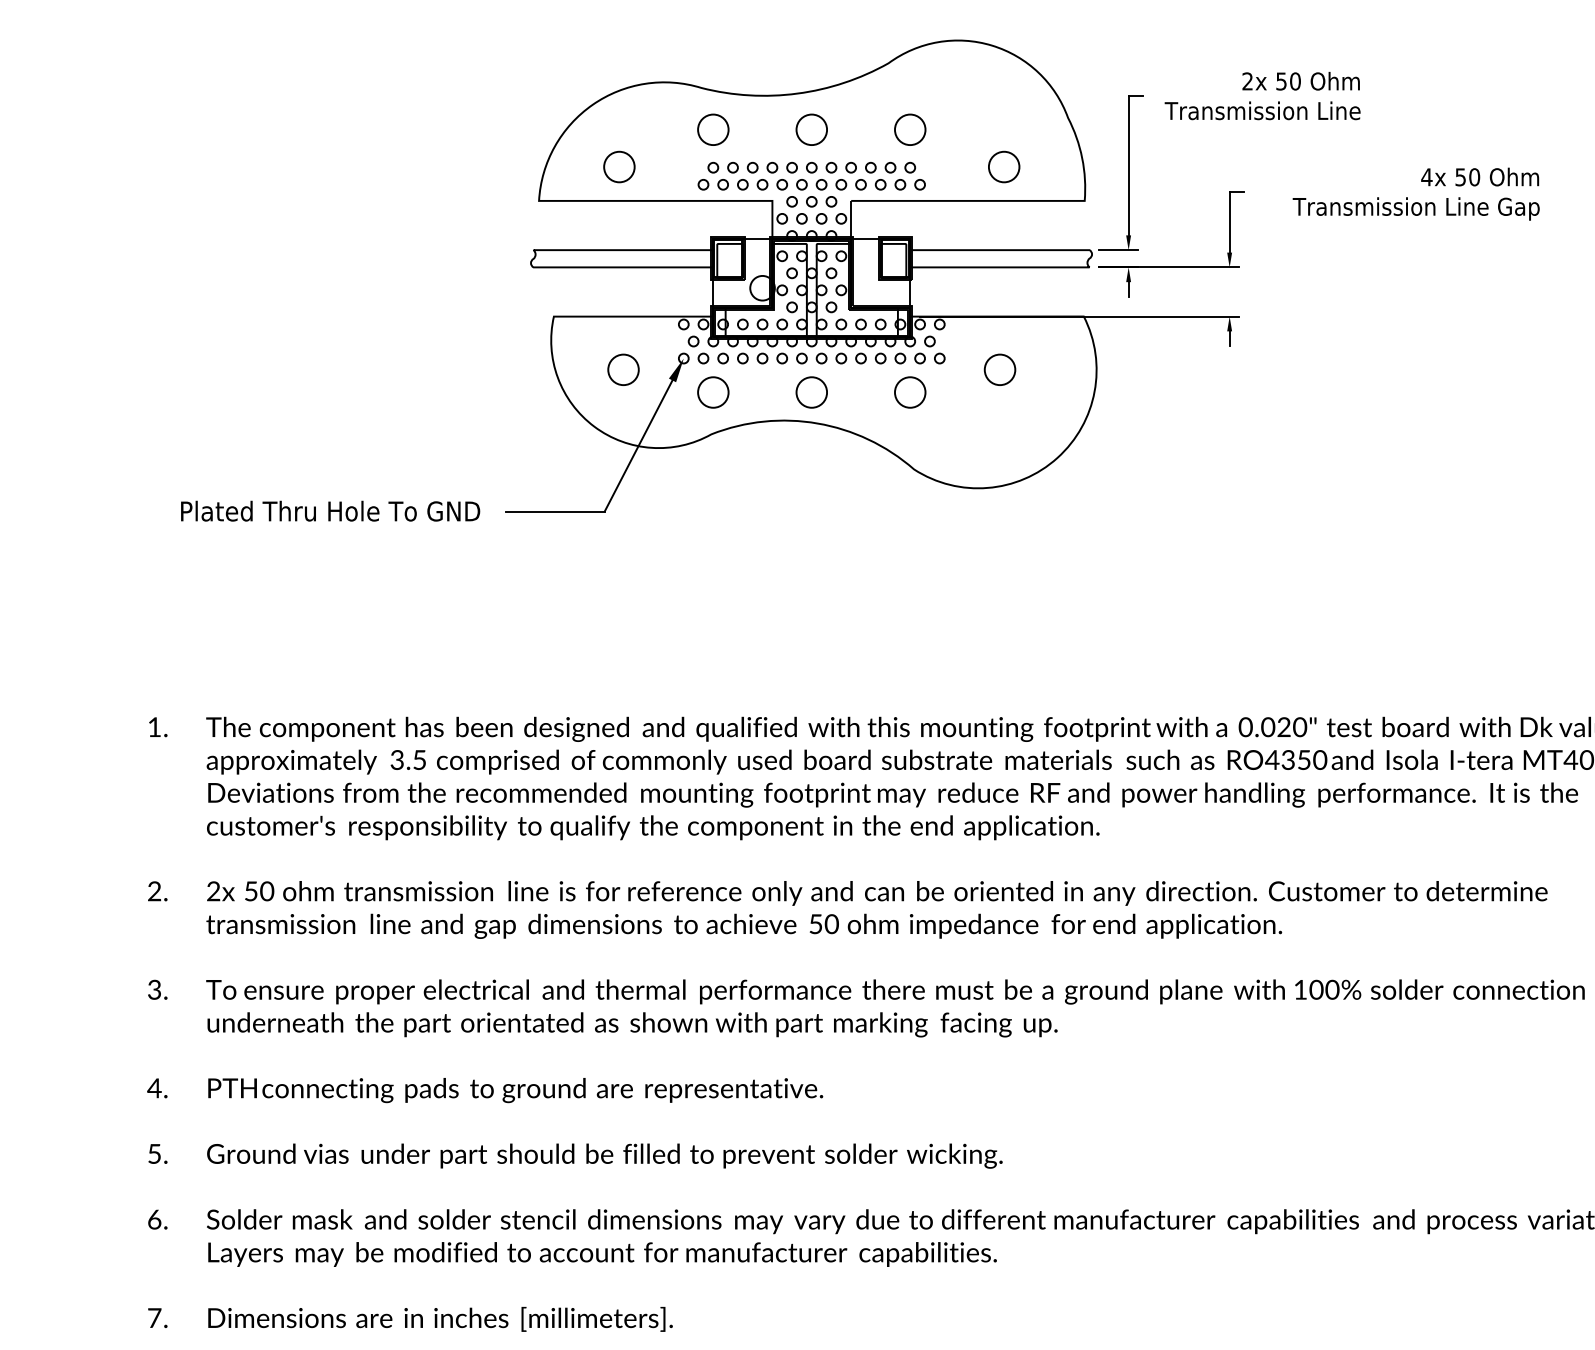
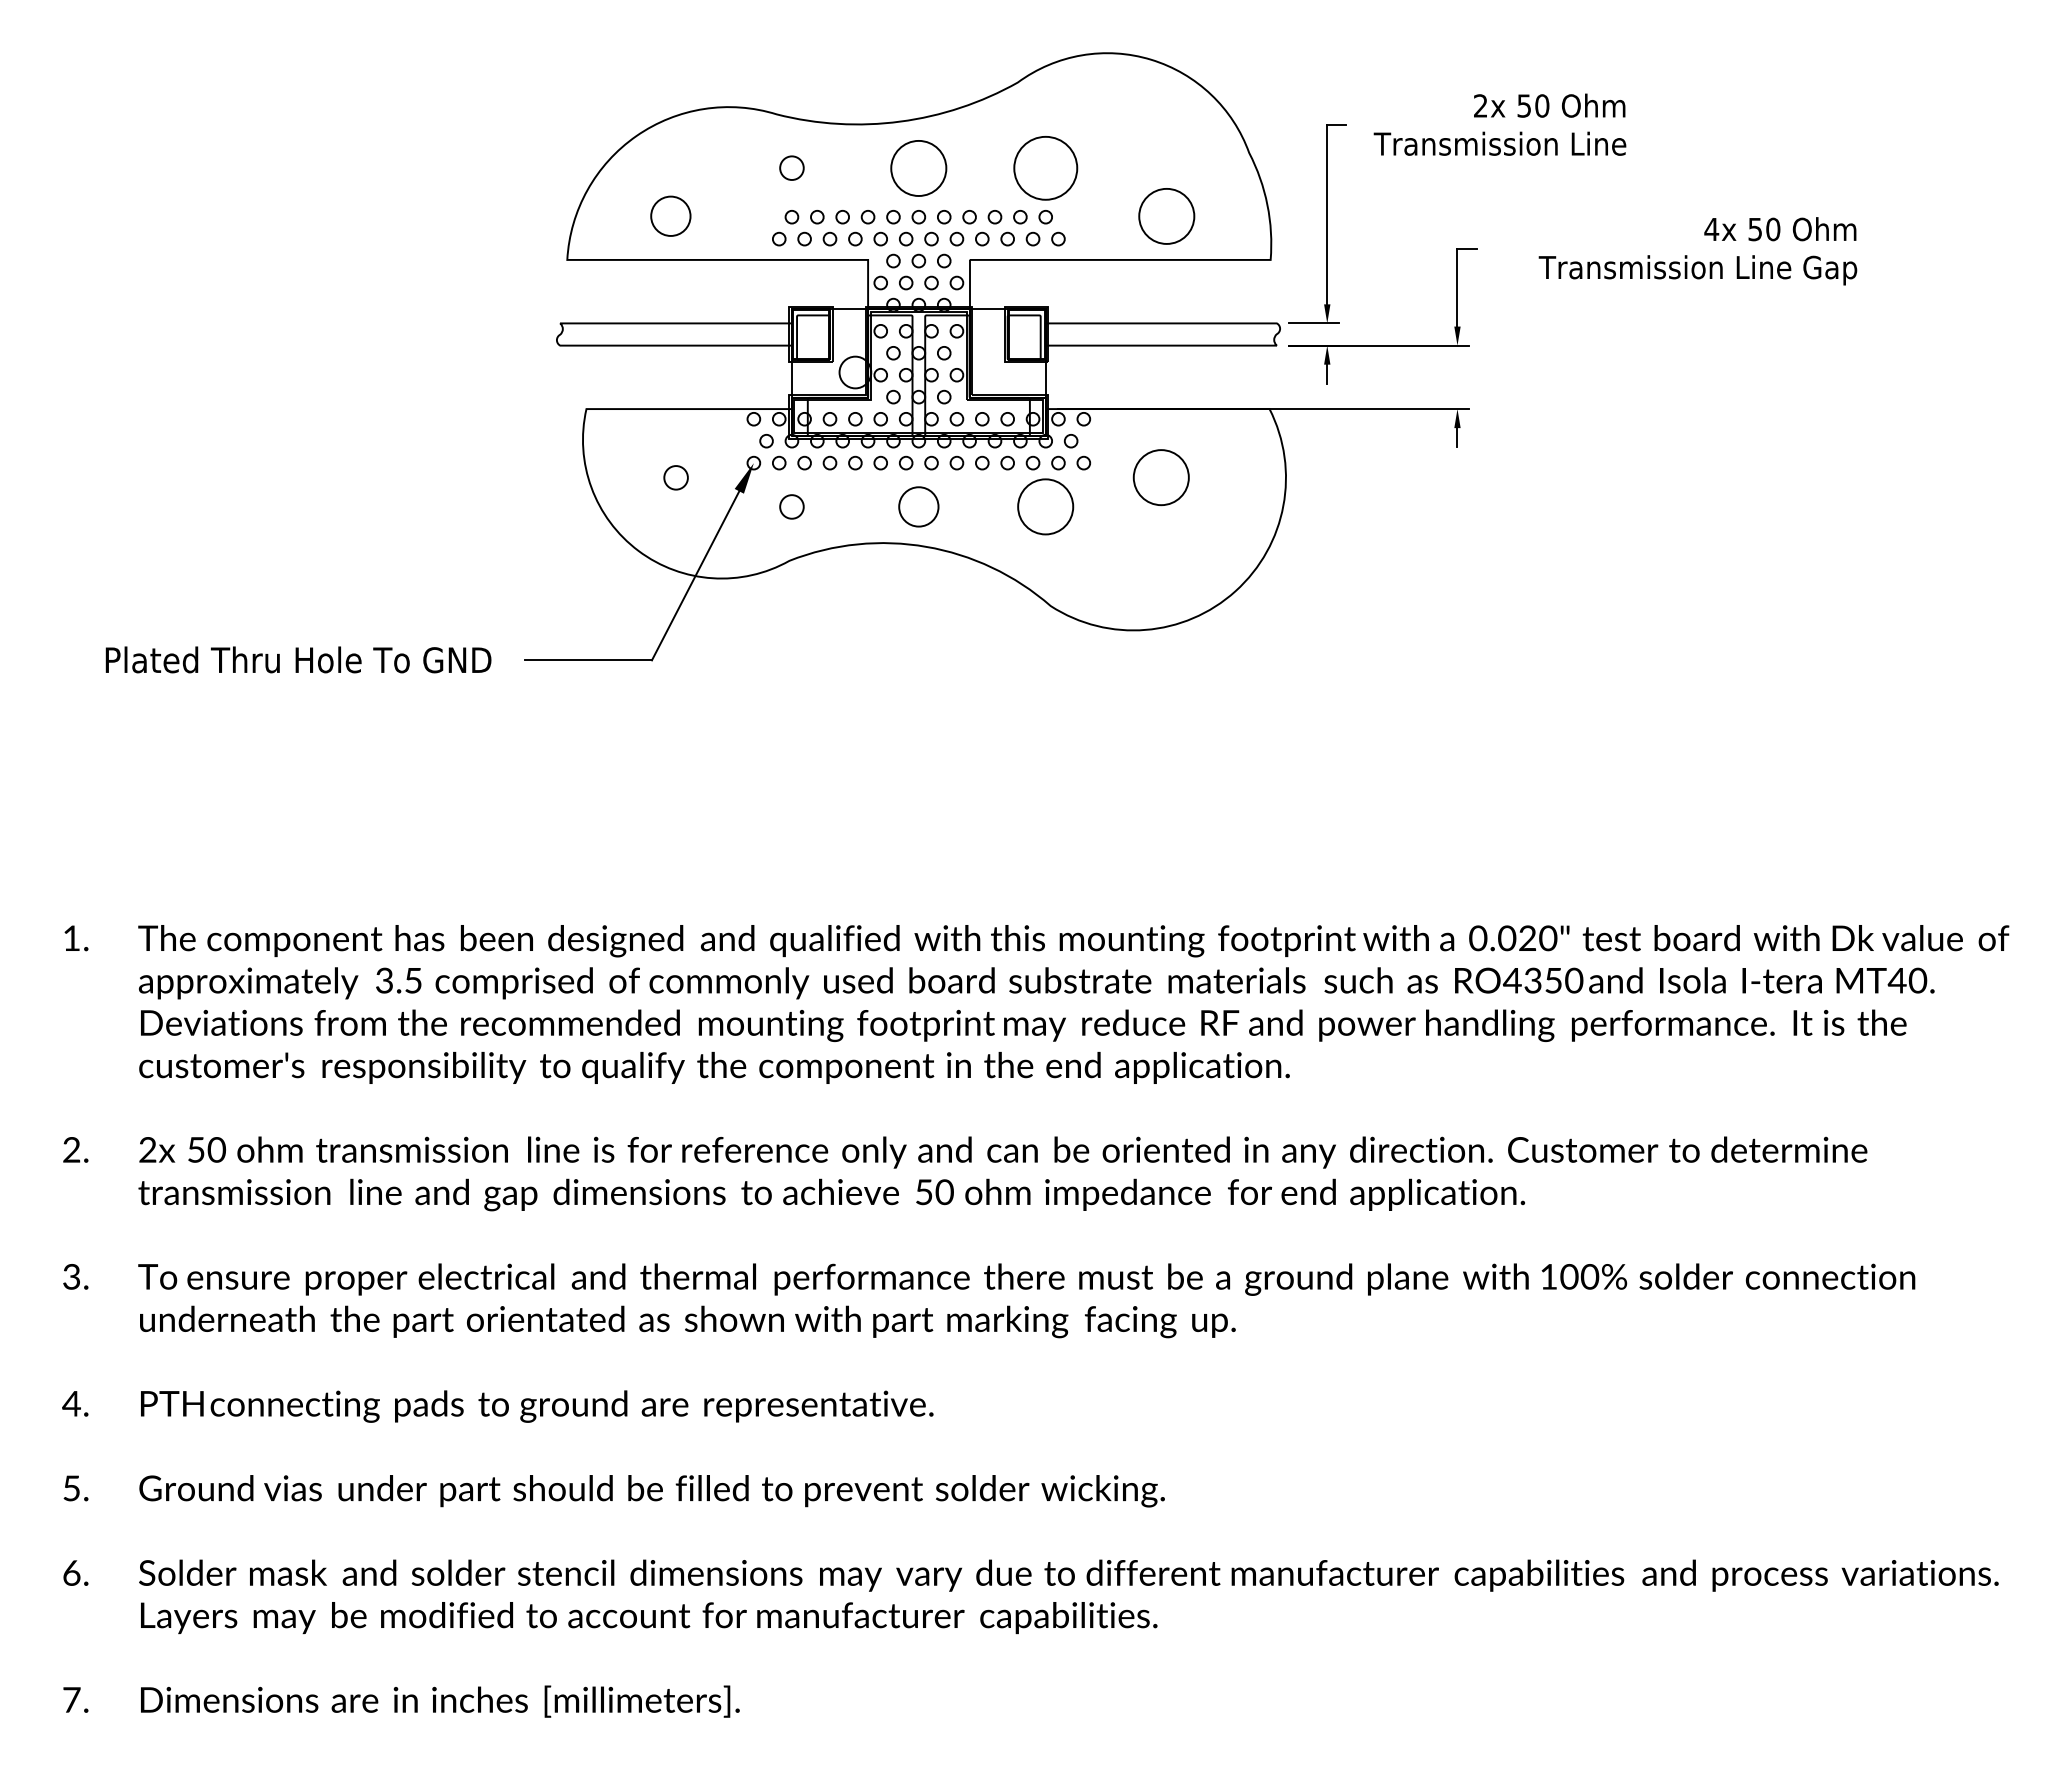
circle: (712, 129) -> (791, 167), size x0.6
circle: (811, 129) -> (918, 167), size x1.4
circle: (910, 129) -> (1045, 168), size x1.6
circle: (1003, 166) -> (1166, 215), size x1.4
circle: (622, 369) -> (675, 477), size x0.6
circle: (1000, 369) -> (1161, 477), size x1.4
circle: (712, 392) -> (791, 506), size x0.6
circle: (910, 392) -> (1045, 506), size x1.4

